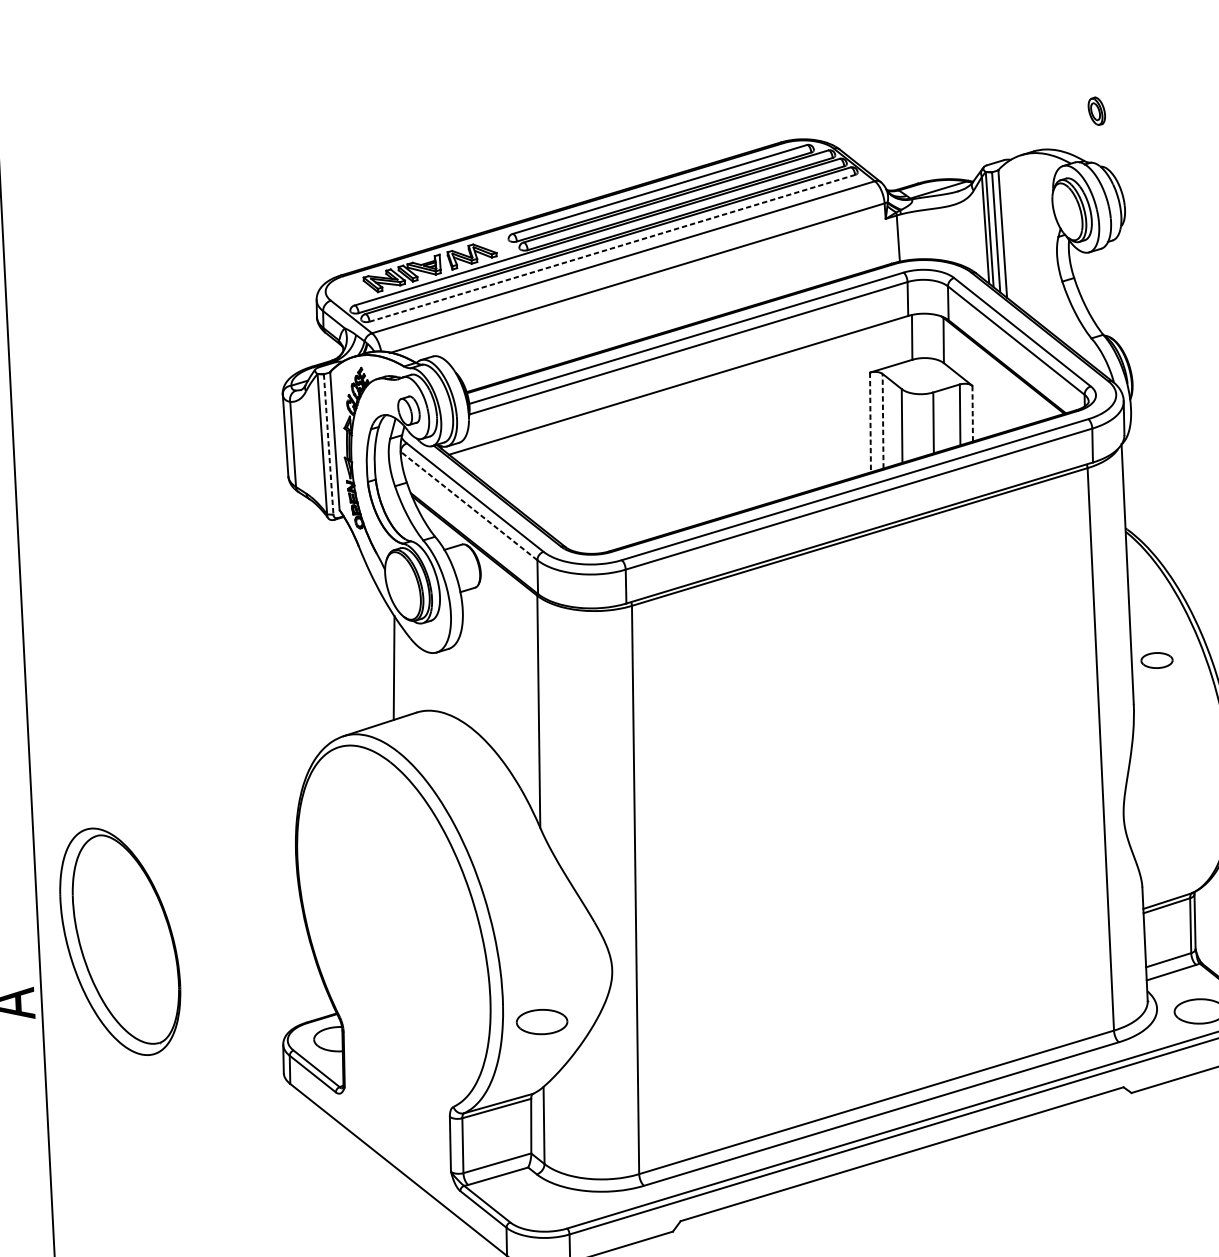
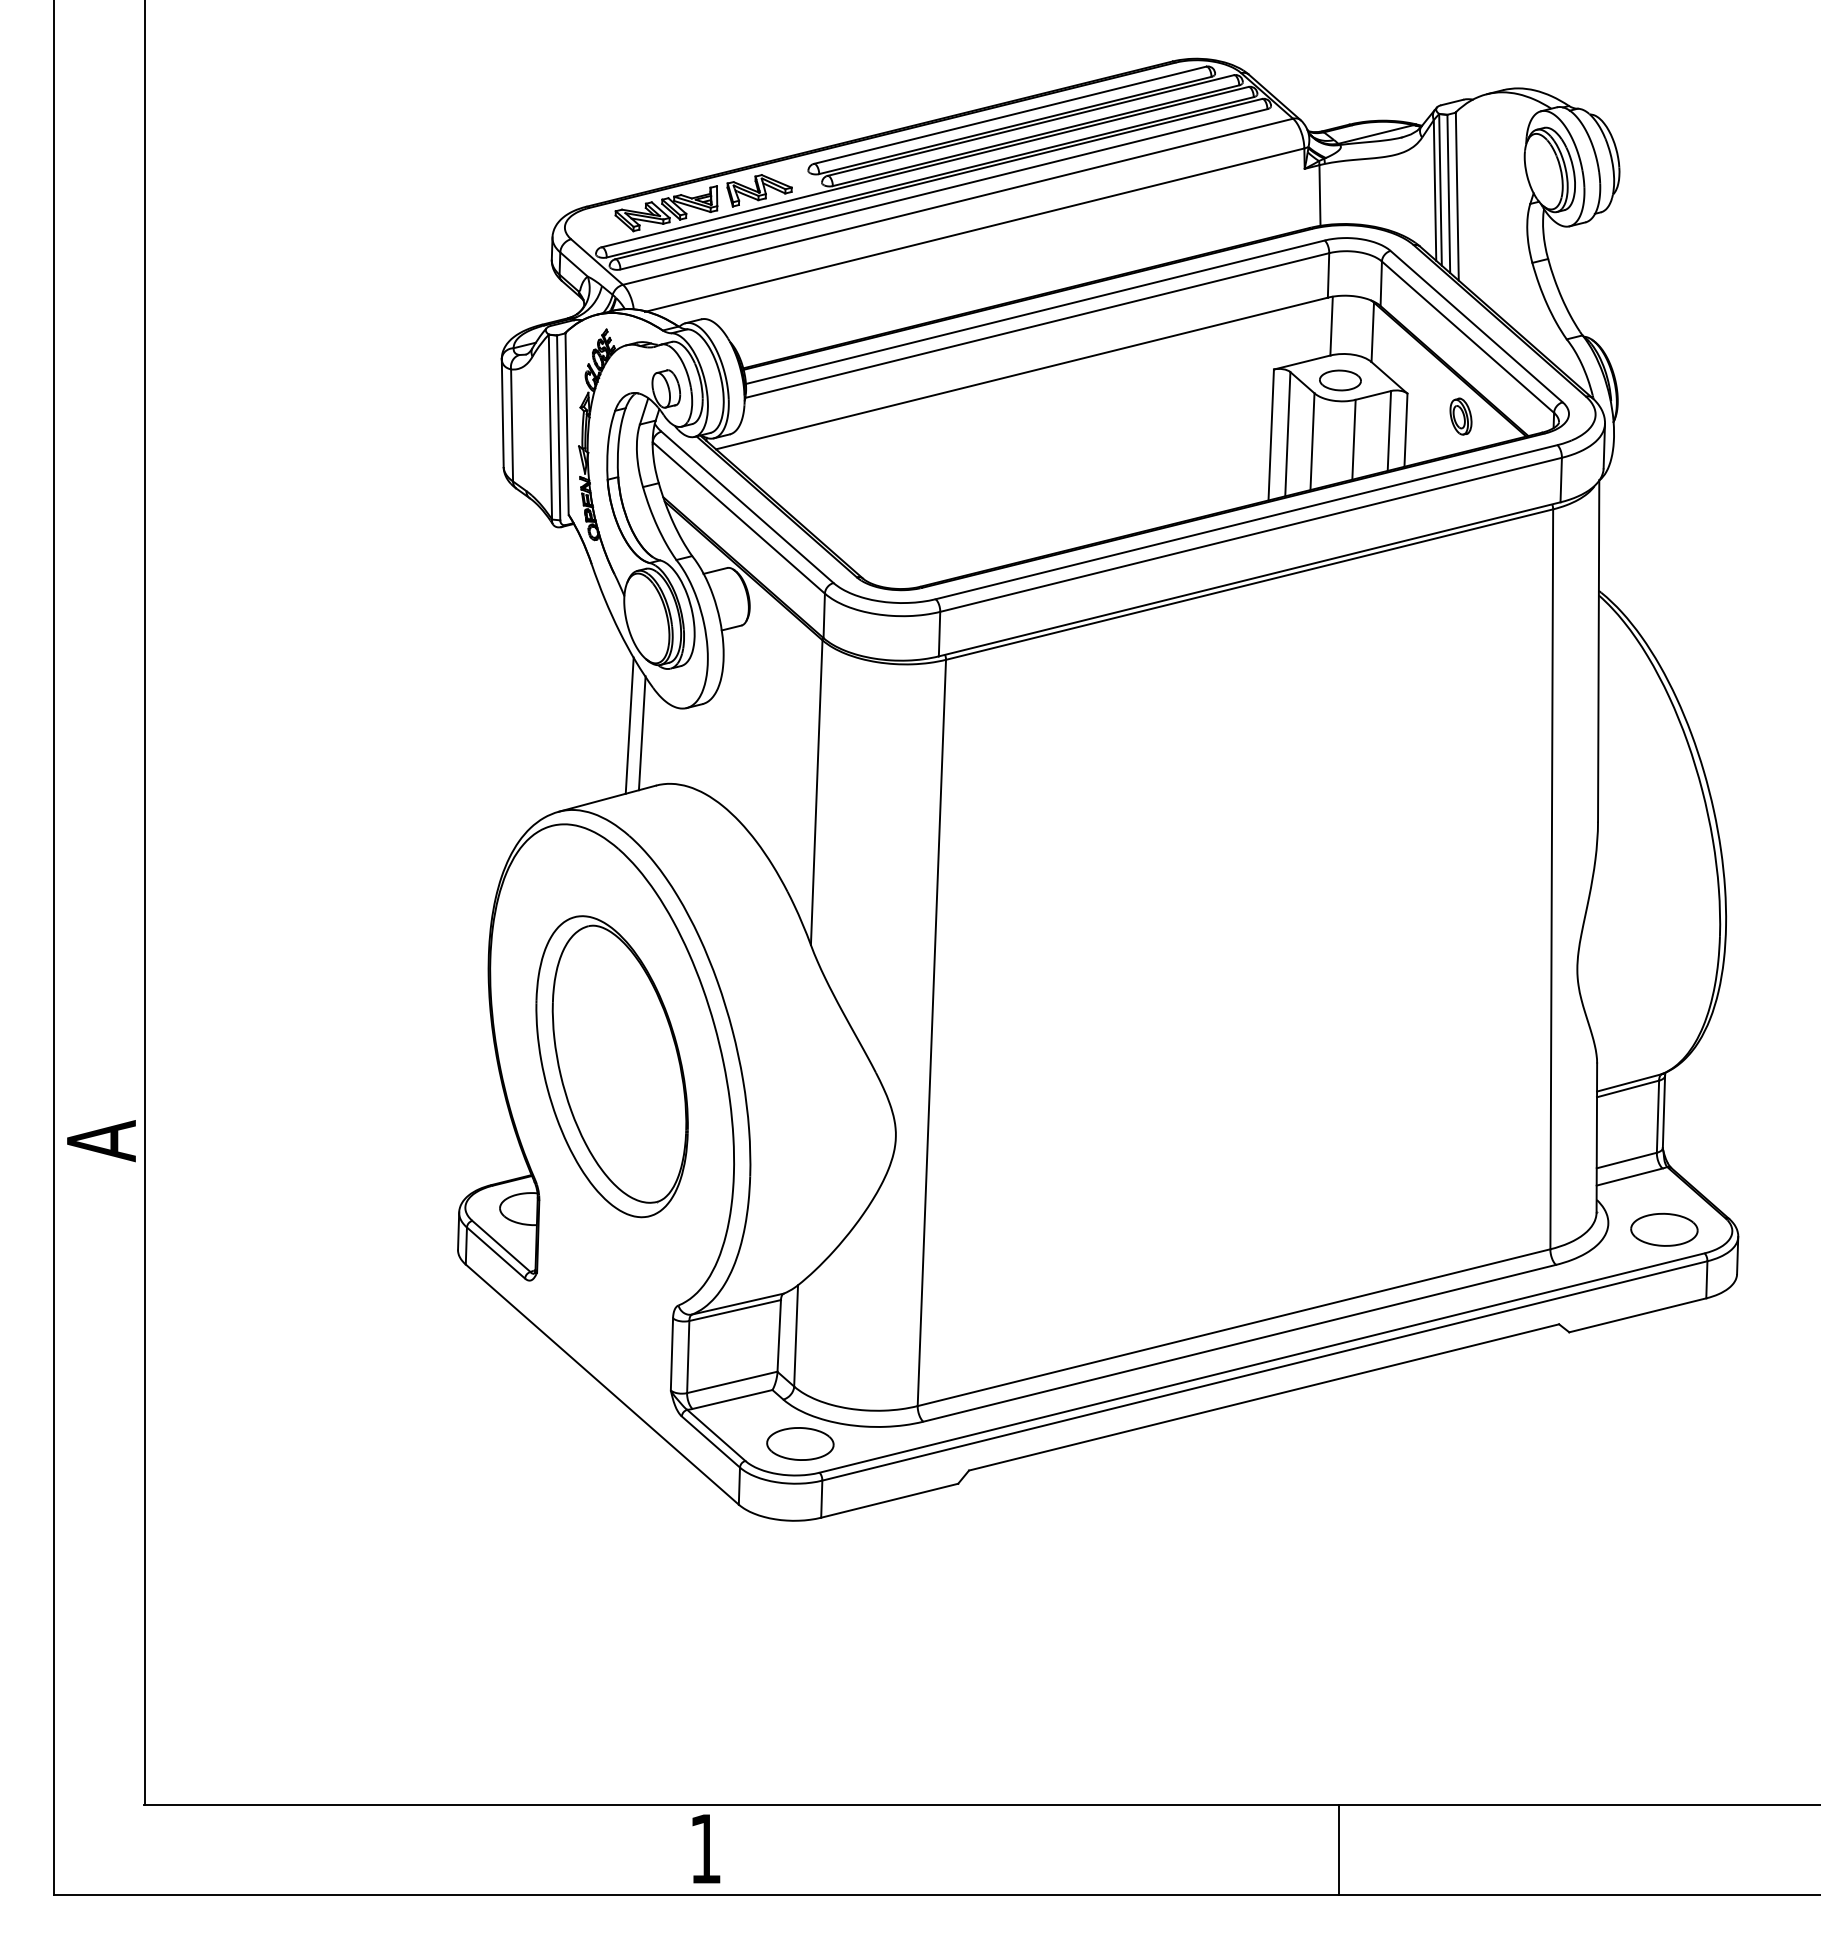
part: (1096, 111) -> (1460, 416), moved
line: (612, 248) -> (944, 189), dashed -> solid
line: (972, 413) -> (1405, 430), dashed -> solid
line: (882, 420) -> (1287, 433), dashed -> solid
line: (870, 422) -> (1271, 435), dashed -> solid
line: (328, 444) -> (558, 428), dashed -> solid
line: (468, 505) -> (738, 517), dashed -> solid
part: (1157, 660) -> (1340, 380), moved
line: (403, 673) -> (641, 733), added
part: (119, 941) -> (611, 1066), moved
part: (542, 1021) -> (800, 1443), moved

